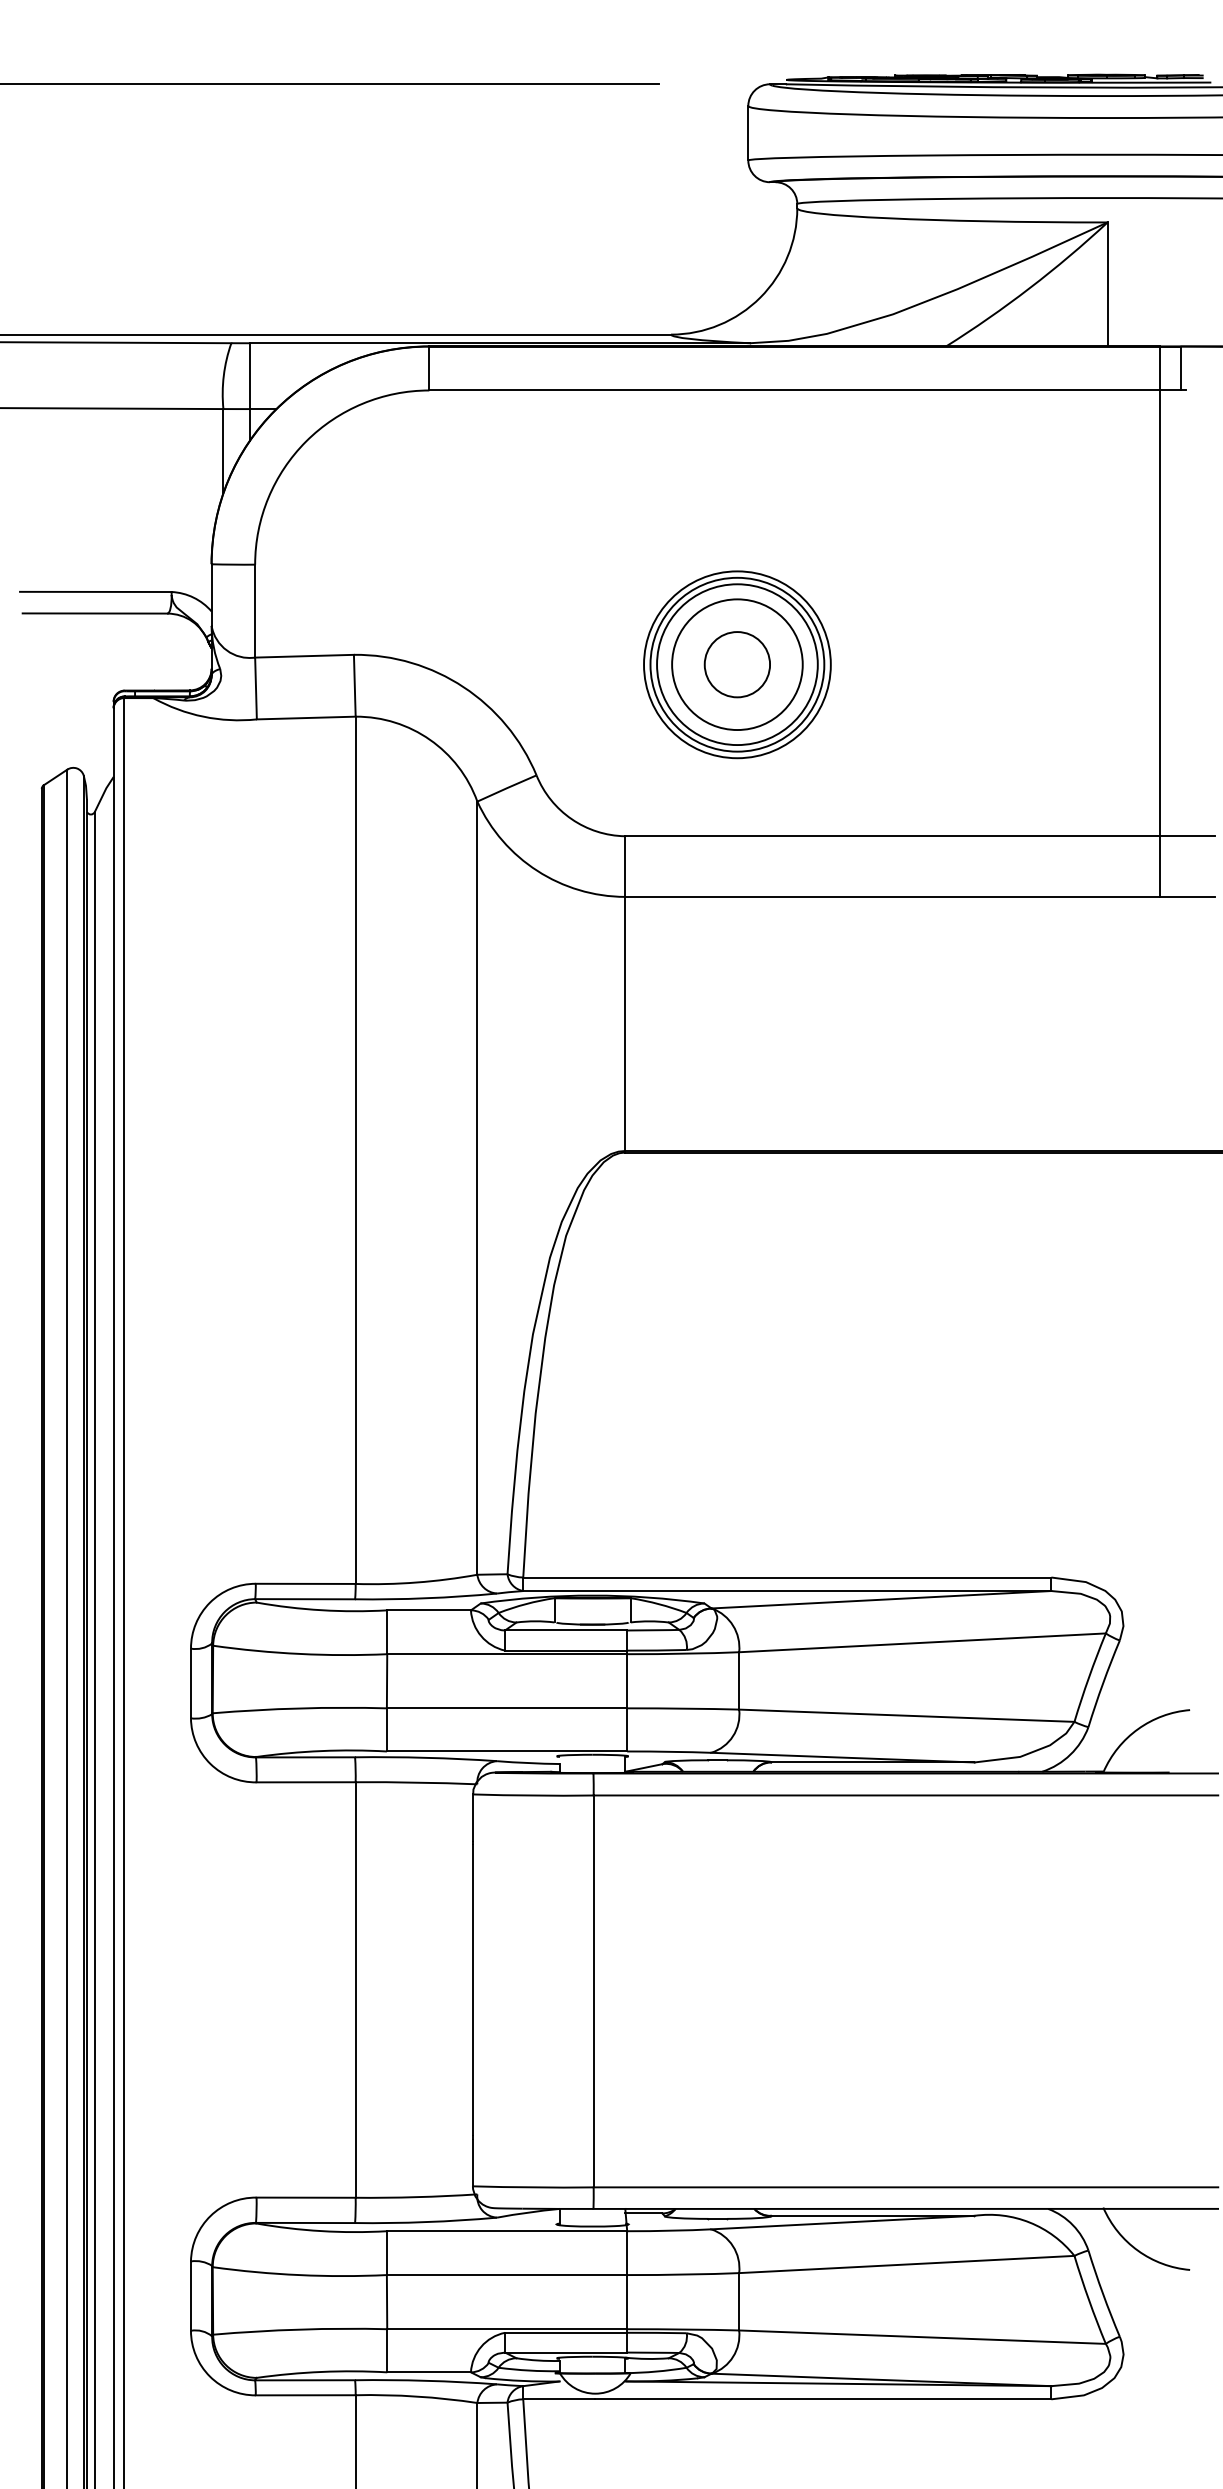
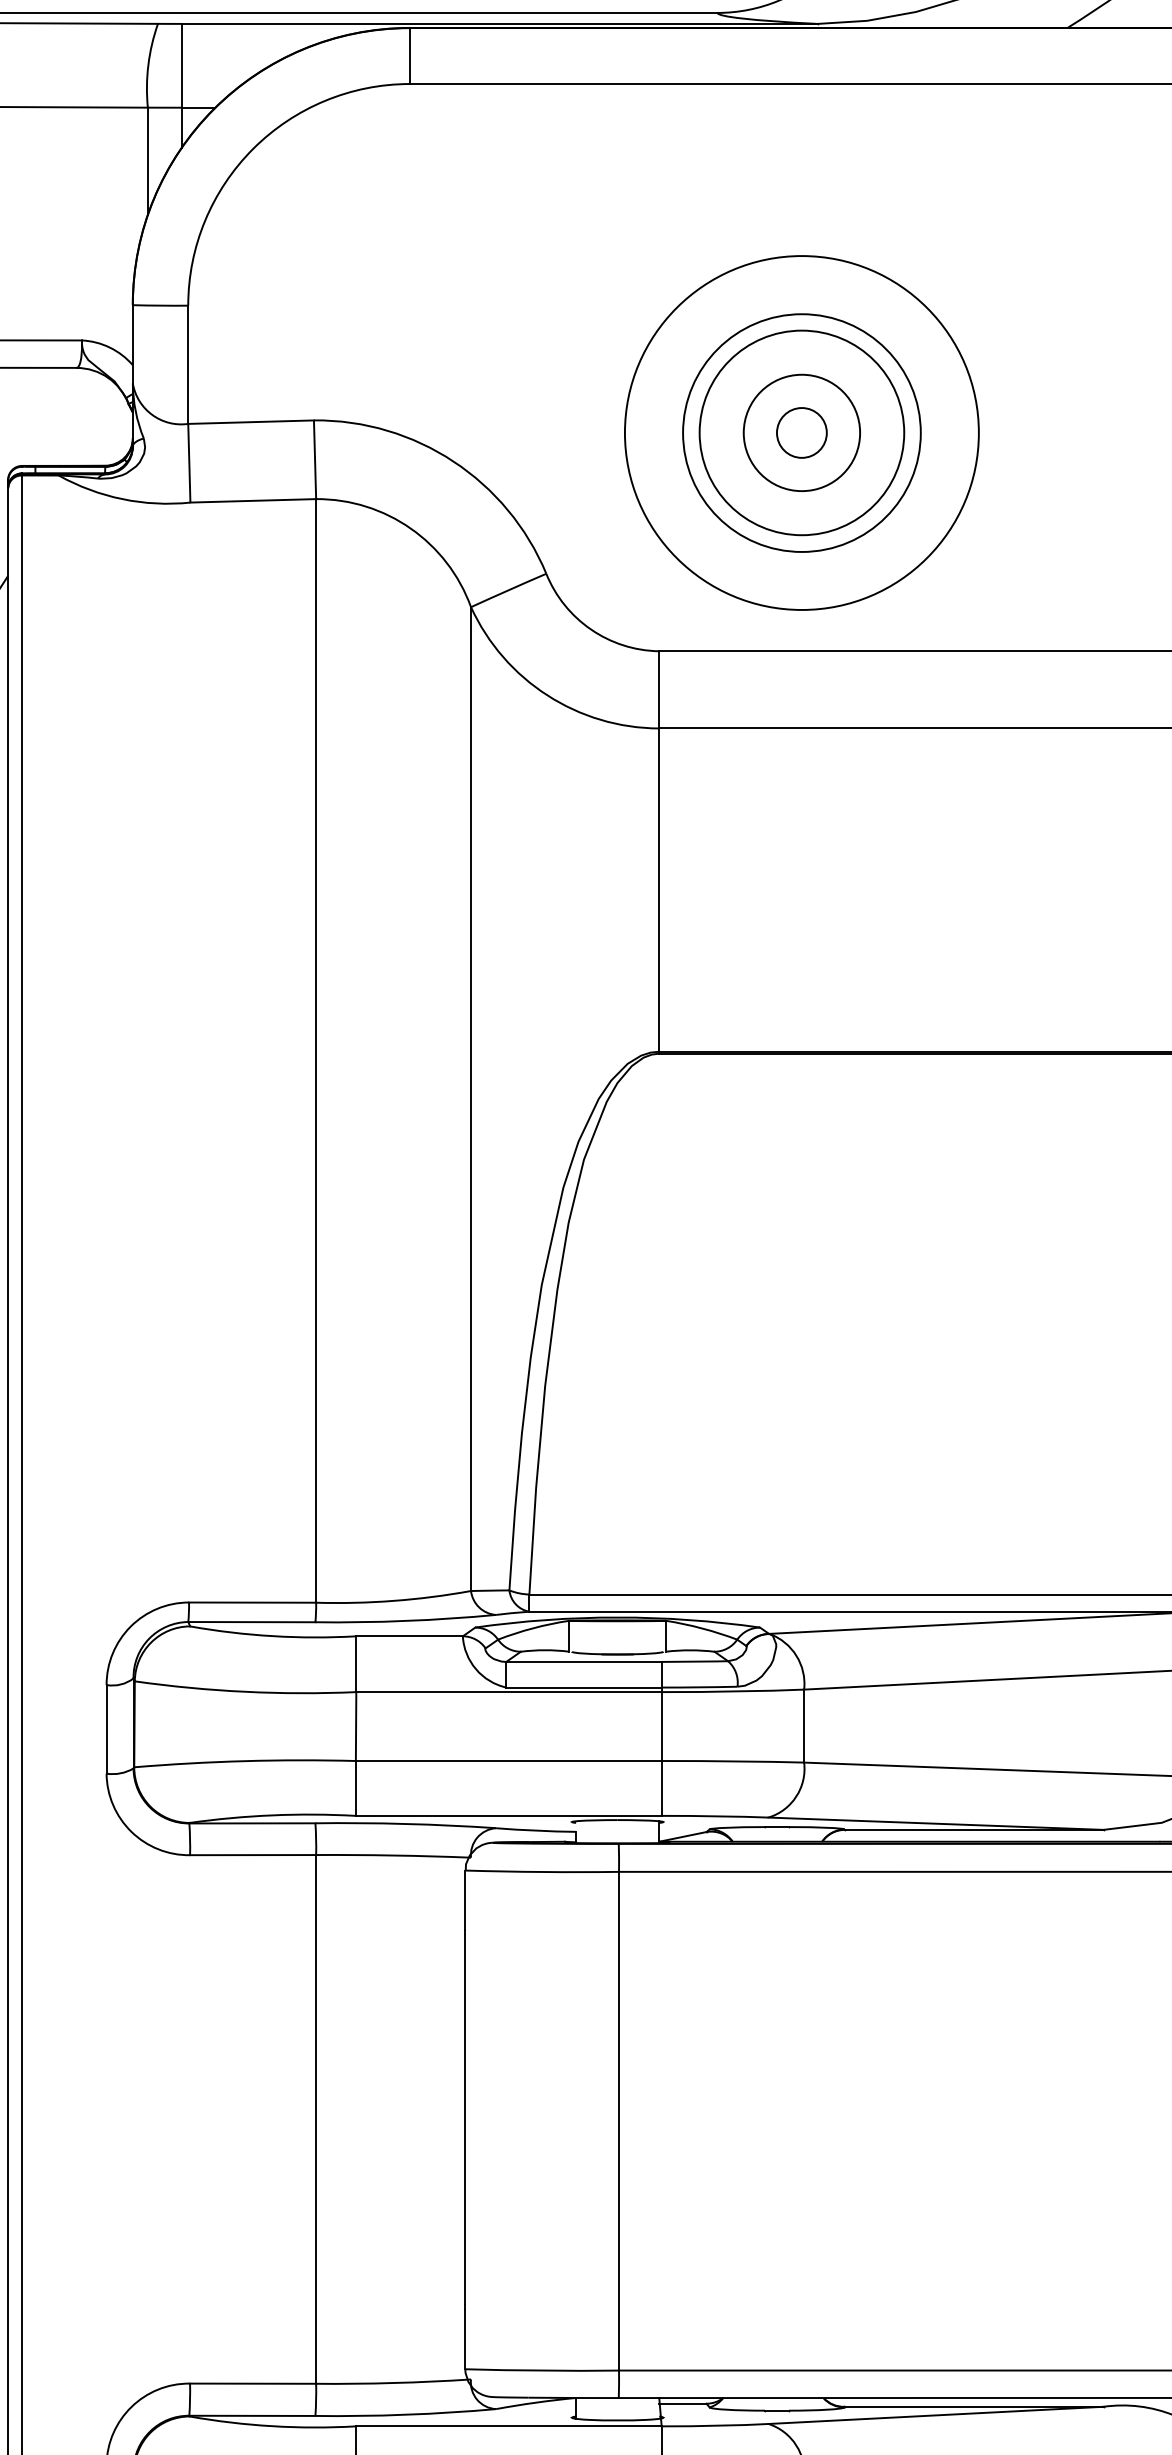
circle: (737, 664) -> (802, 432), size x0.6
circle: (737, 664) -> (802, 432), size x0.7
circle: (737, 664) -> (802, 432), size x1.6

